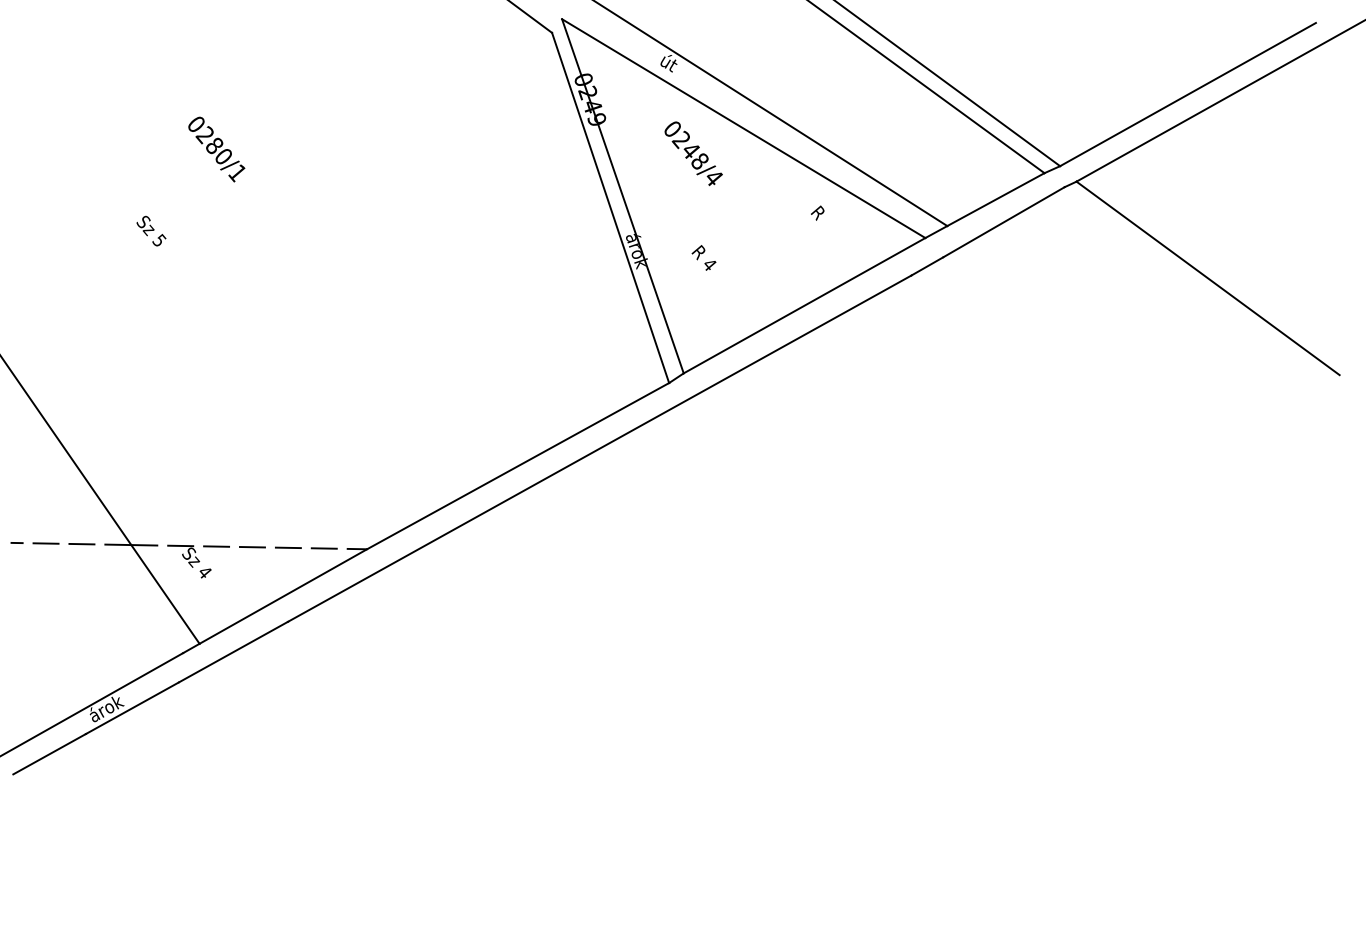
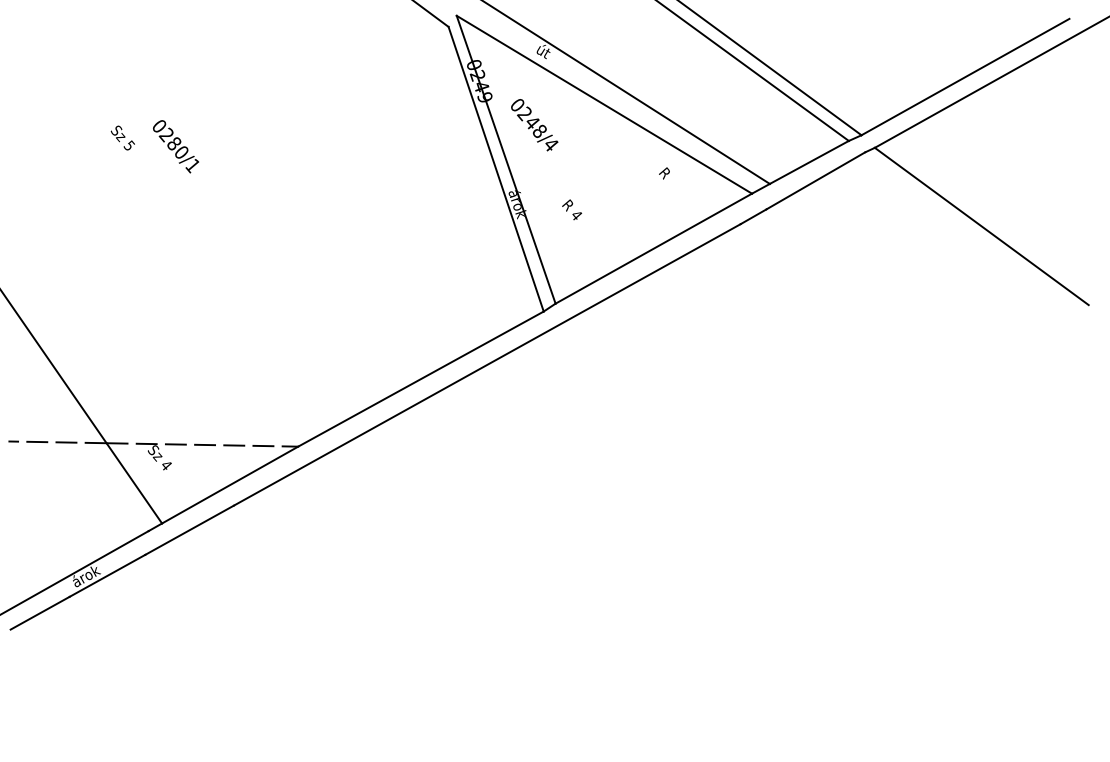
text: (216, 149) -> (175, 146), moved
text: (693, 154) -> (534, 125), moved
text: (150, 230) -> (122, 137), moved

